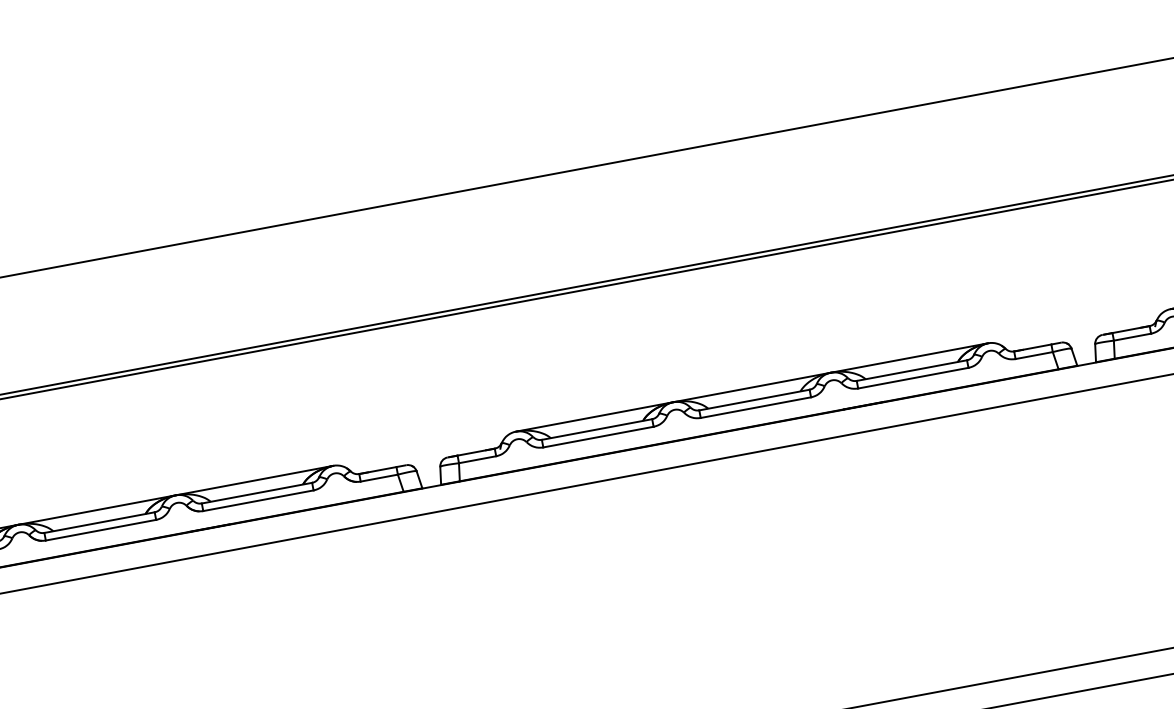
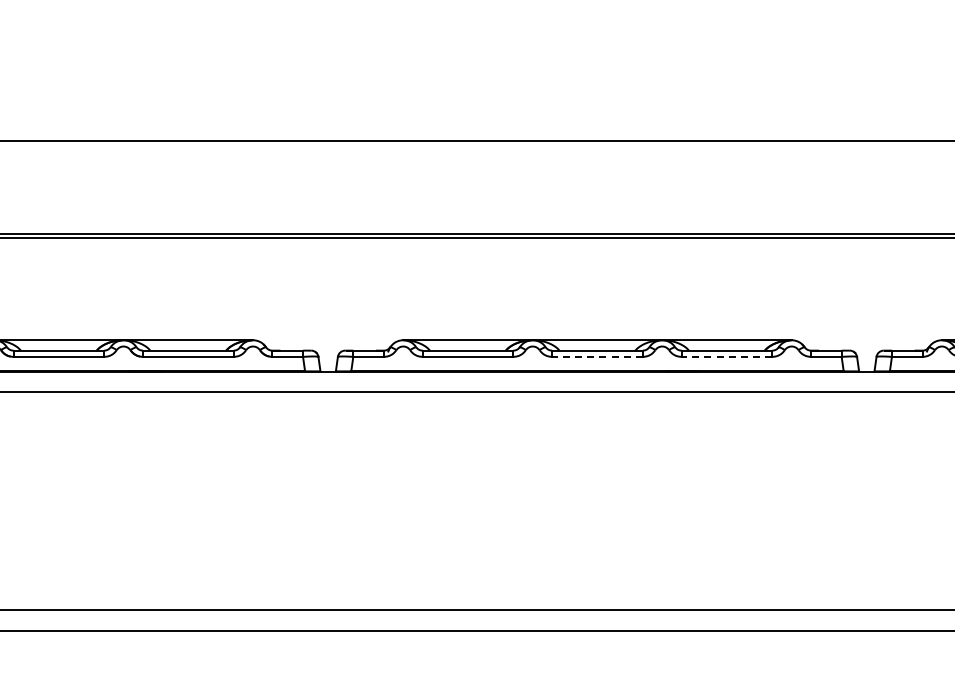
line: (912, 377) -> (726, 356), solid -> dashed
line: (755, 407) -> (597, 356), solid -> dashed

